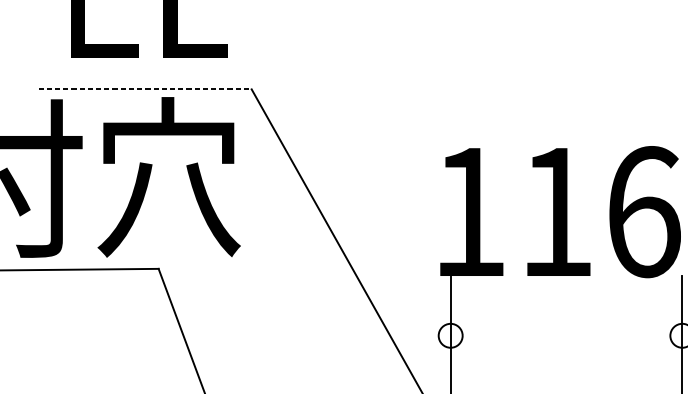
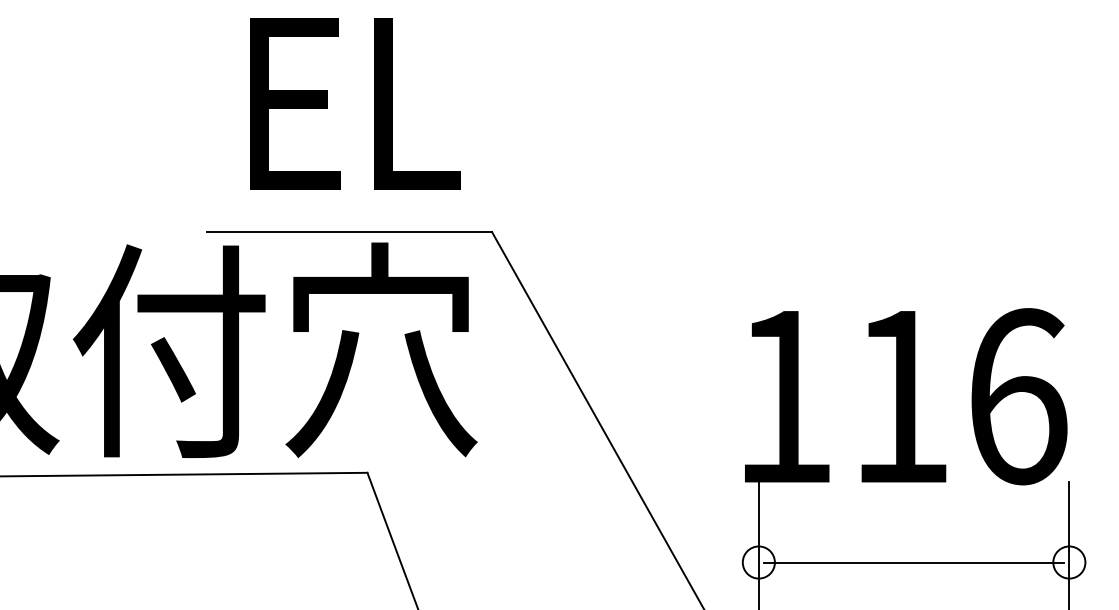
line: (145, 89) -> (349, 232), dashed -> solid
line: (566, 335) -> (914, 562), added

